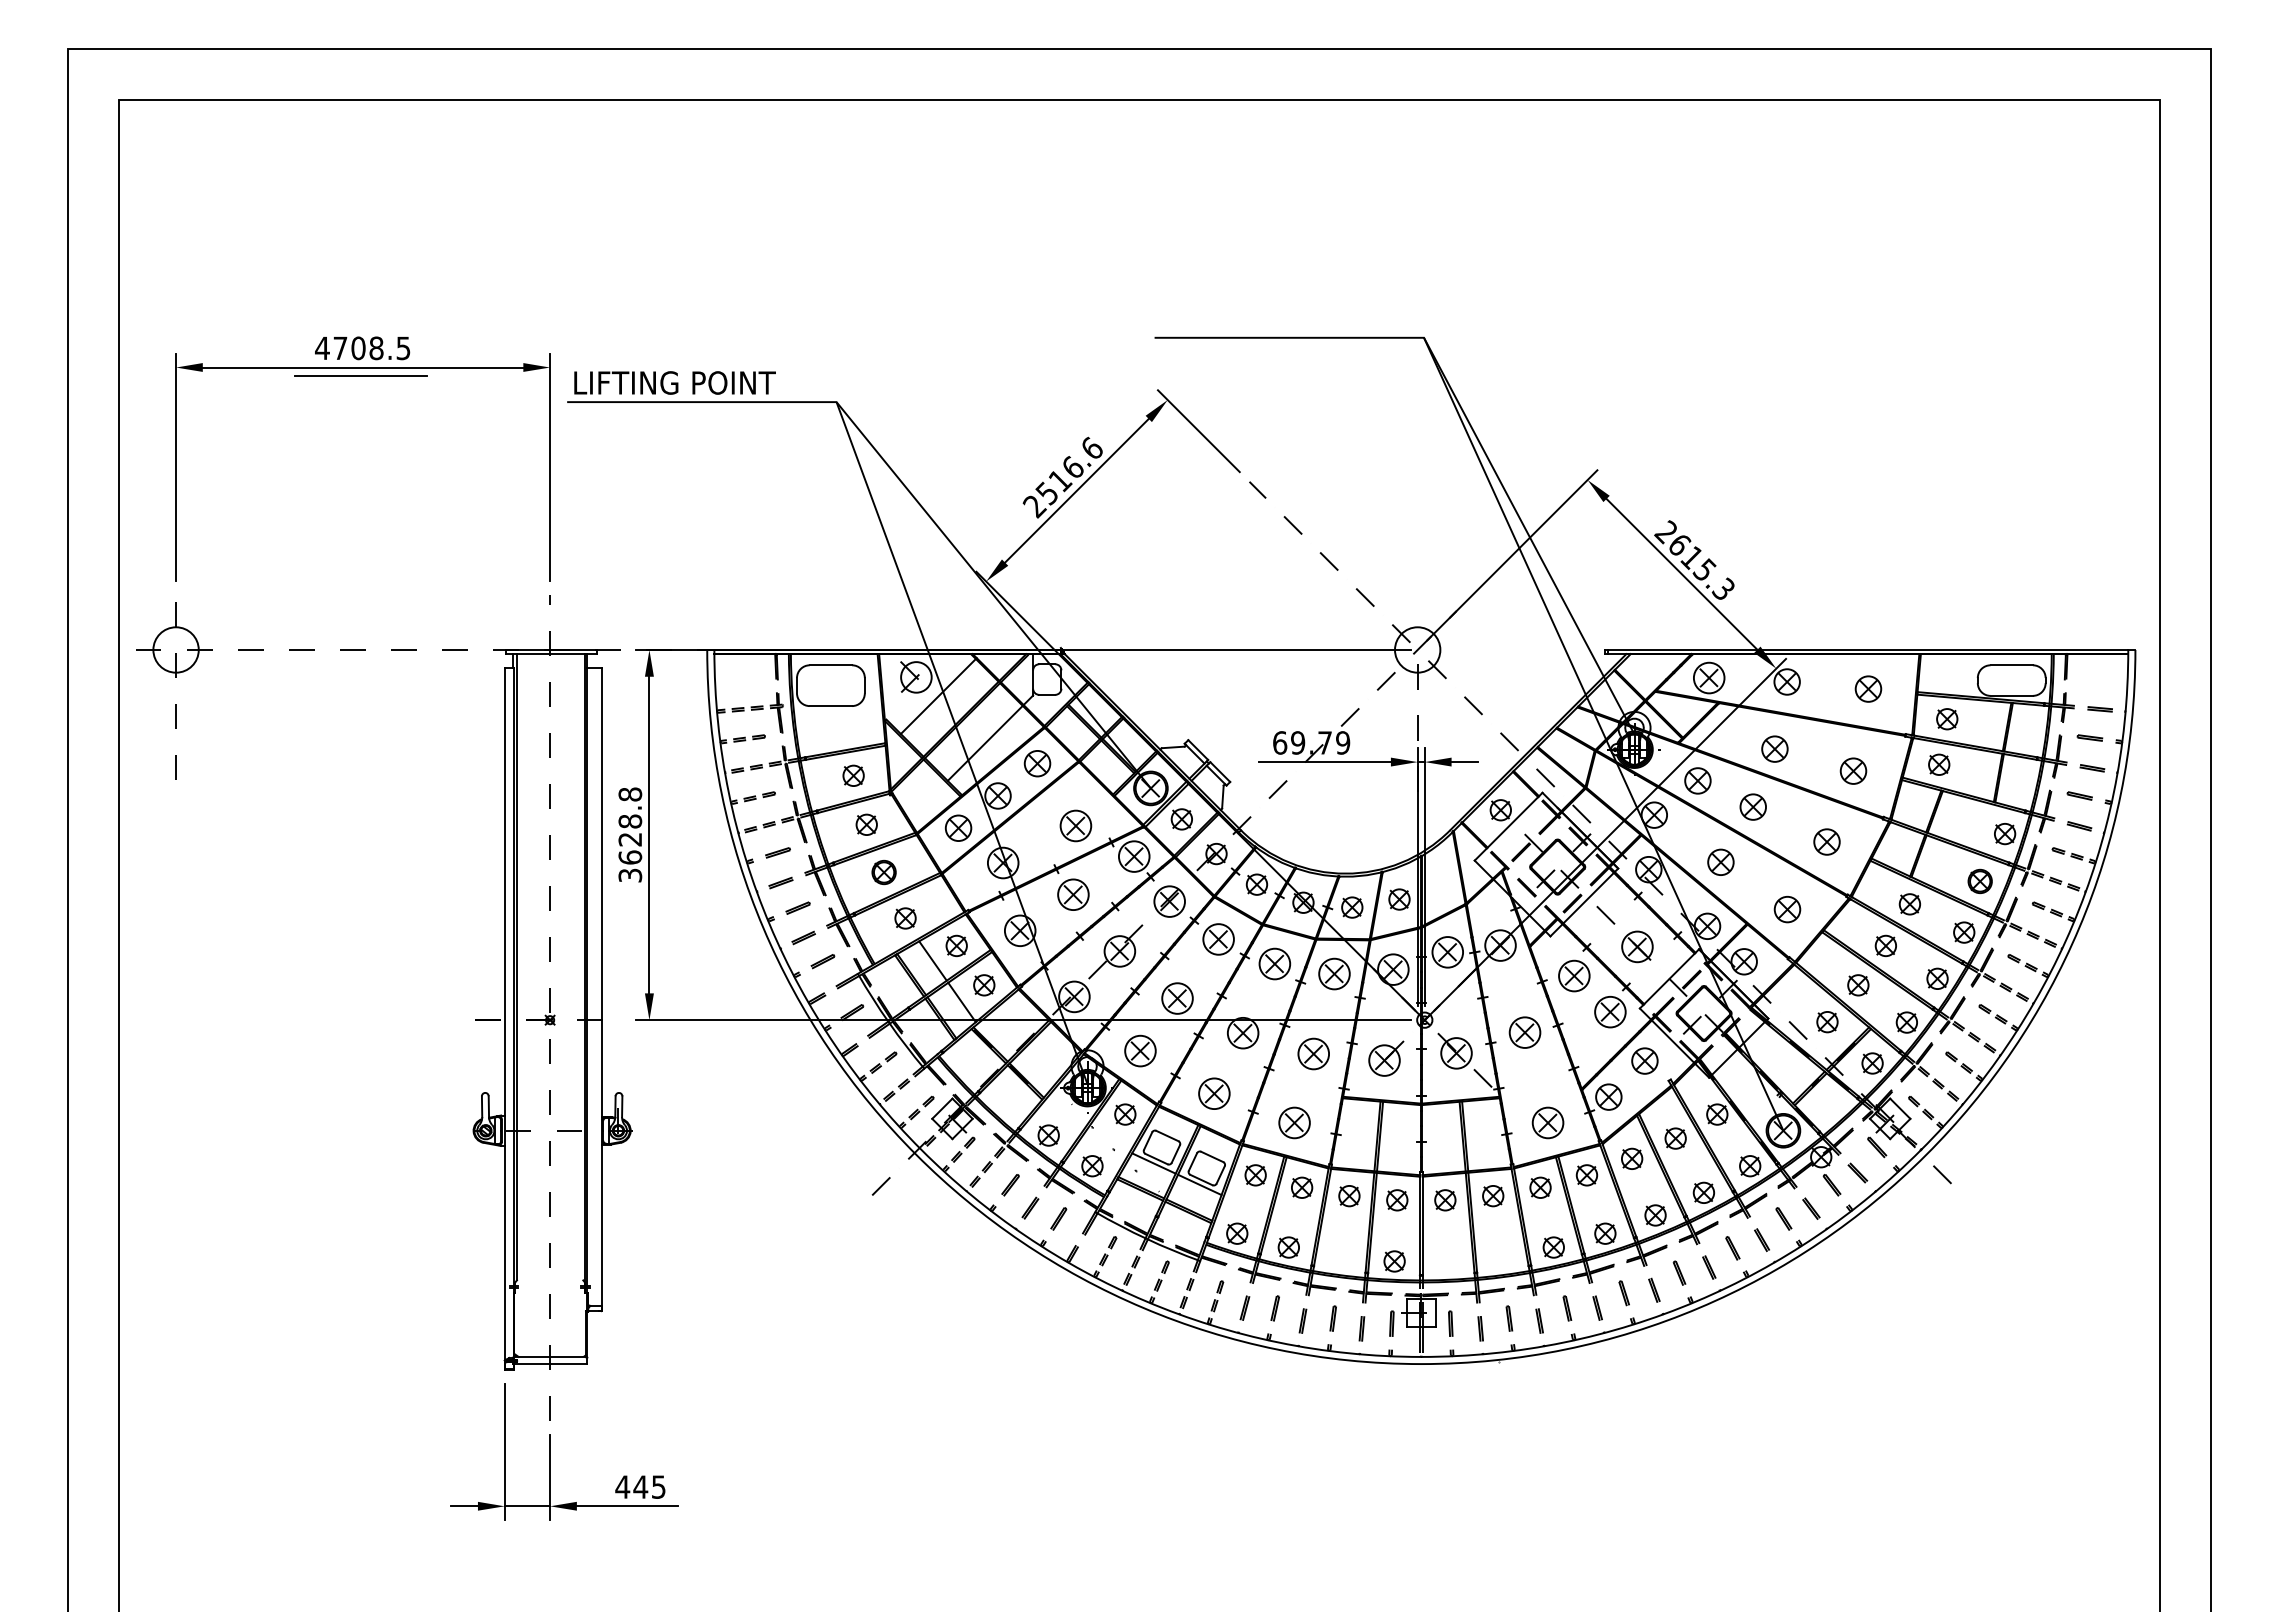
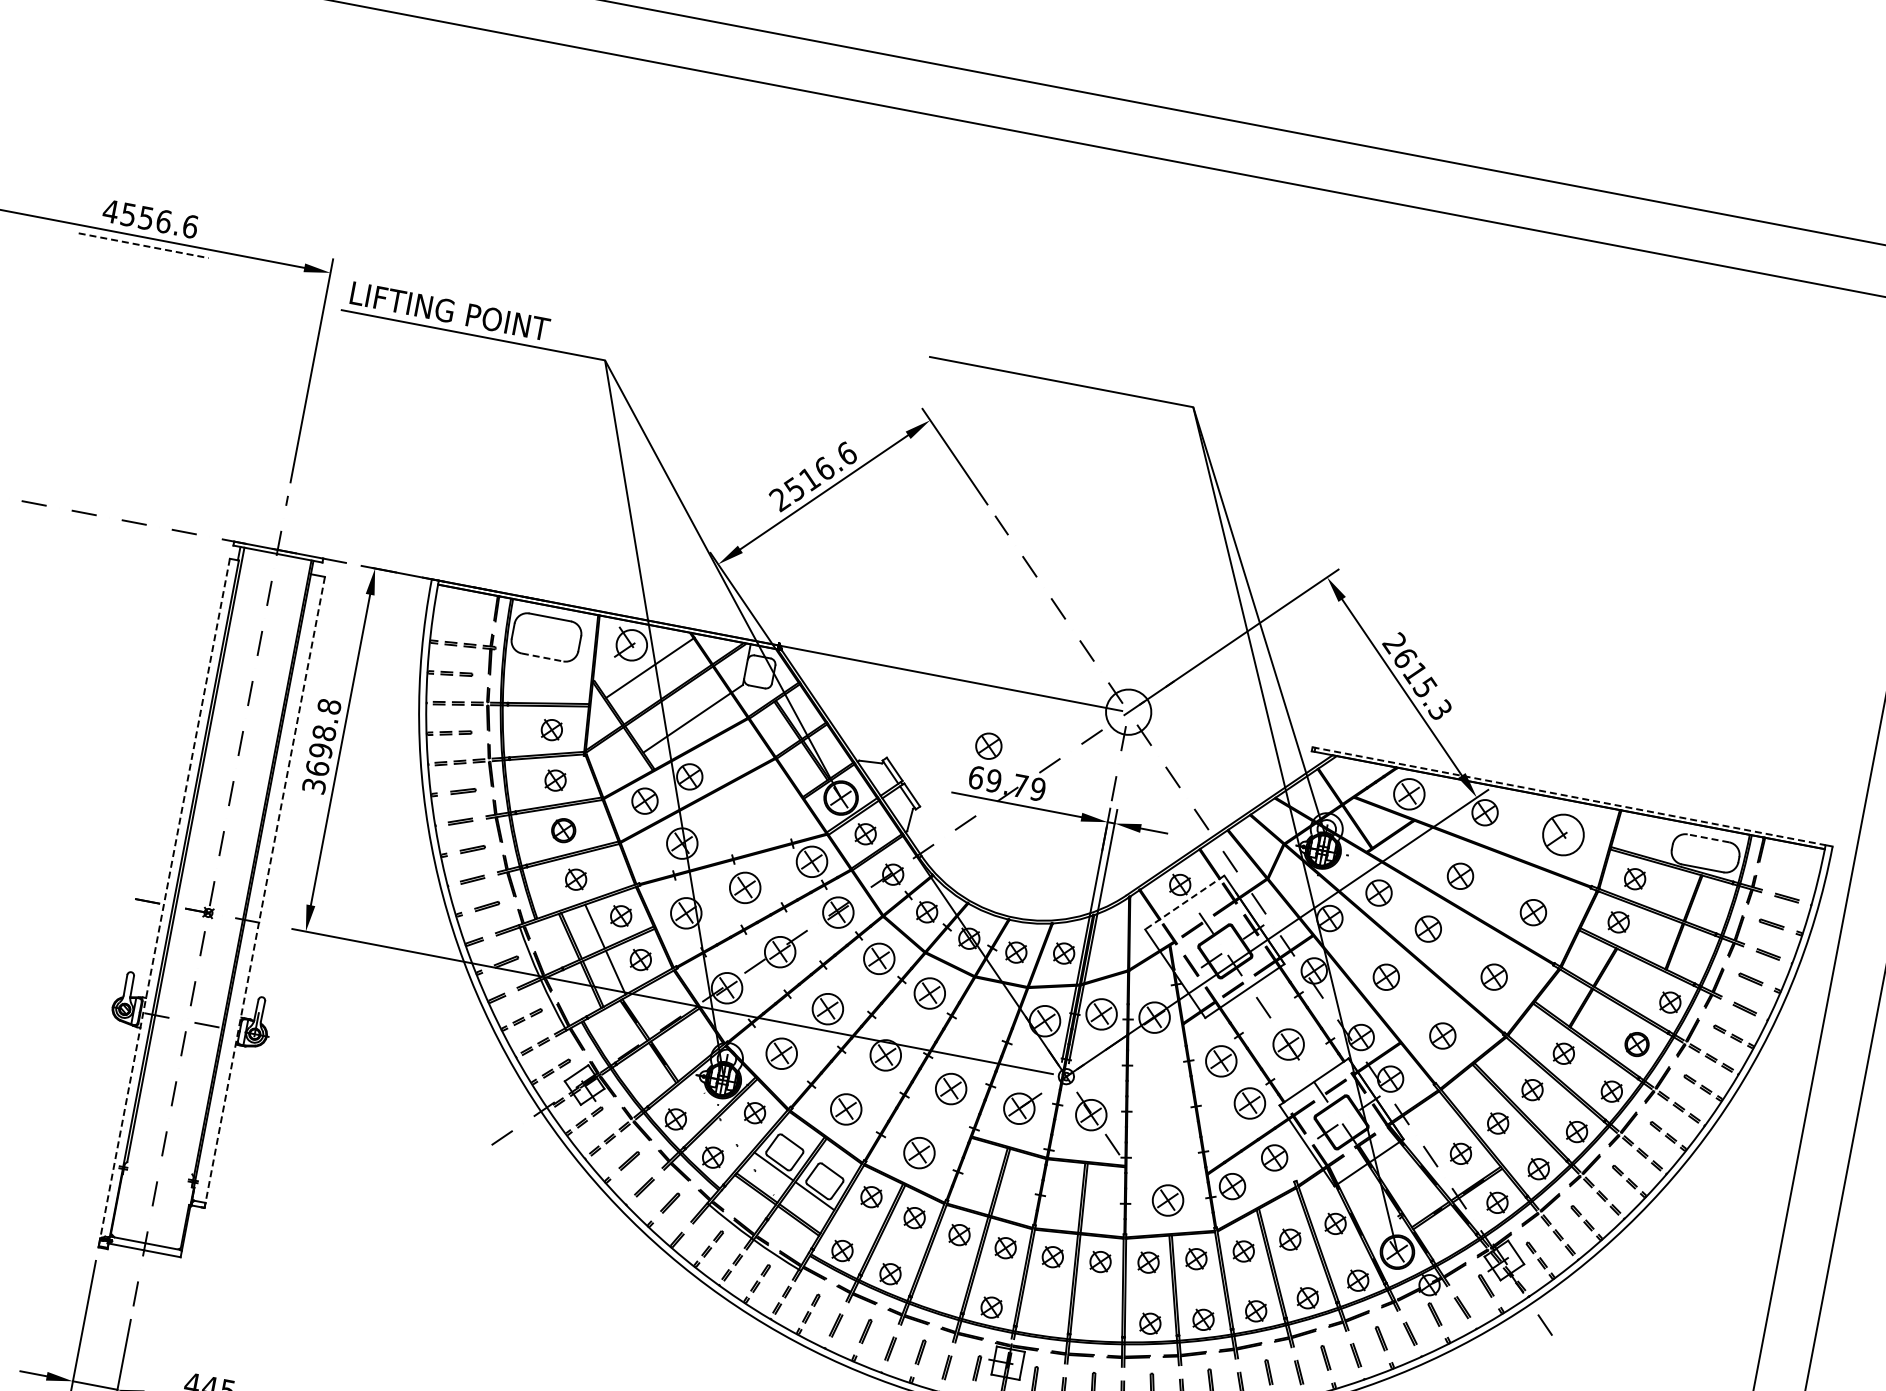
text: (371, 348) -> (158, 220), 4708.5 -> 4556.6
line: (361, 375) -> (144, 245), solid -> dashed
line: (1866, 649) -> (1568, 795), solid -> dashed
line: (2011, 665) -> (1708, 838), solid -> dashed
part: (1868, 688) -> (1563, 834), size x1.6
line: (831, 706) -> (543, 657), solid -> dashed
part: (1037, 763) -> (988, 746), moved
part: (1075, 825) -> (760, 820), removed
line: (1508, 826) -> (1184, 902), solid -> dashed
text: (630, 839) -> (321, 750), 3628.8 -> 3698.8
part: (1334, 973) -> (986, 1013), removed
line: (601, 989) -> (264, 892), solid -> dashed
line: (504, 1019) -> (163, 903), solid -> dashed
part: (1524, 1032) -> (1161, 1107), removed

